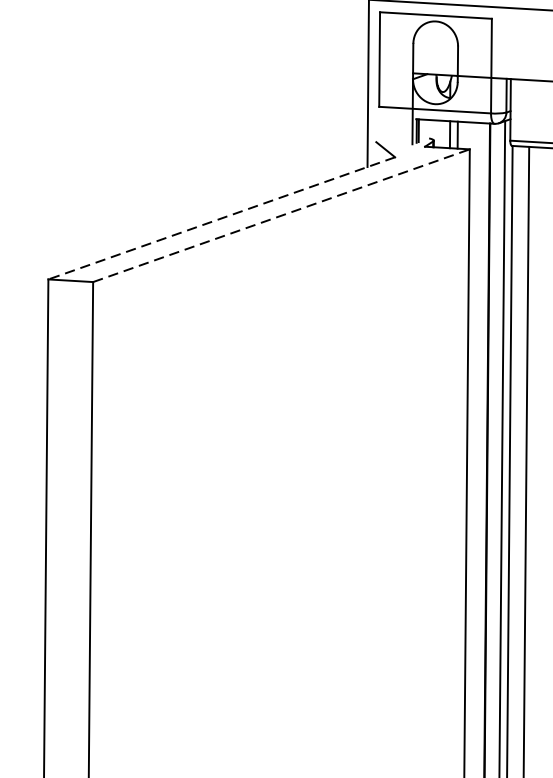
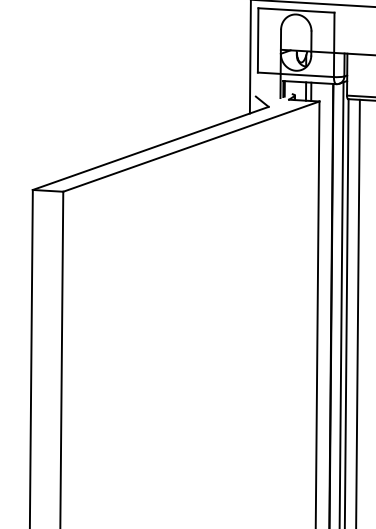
line: (281, 215) -> (191, 146), dashed -> solid
line: (221, 218) -> (150, 148), dashed -> solid

